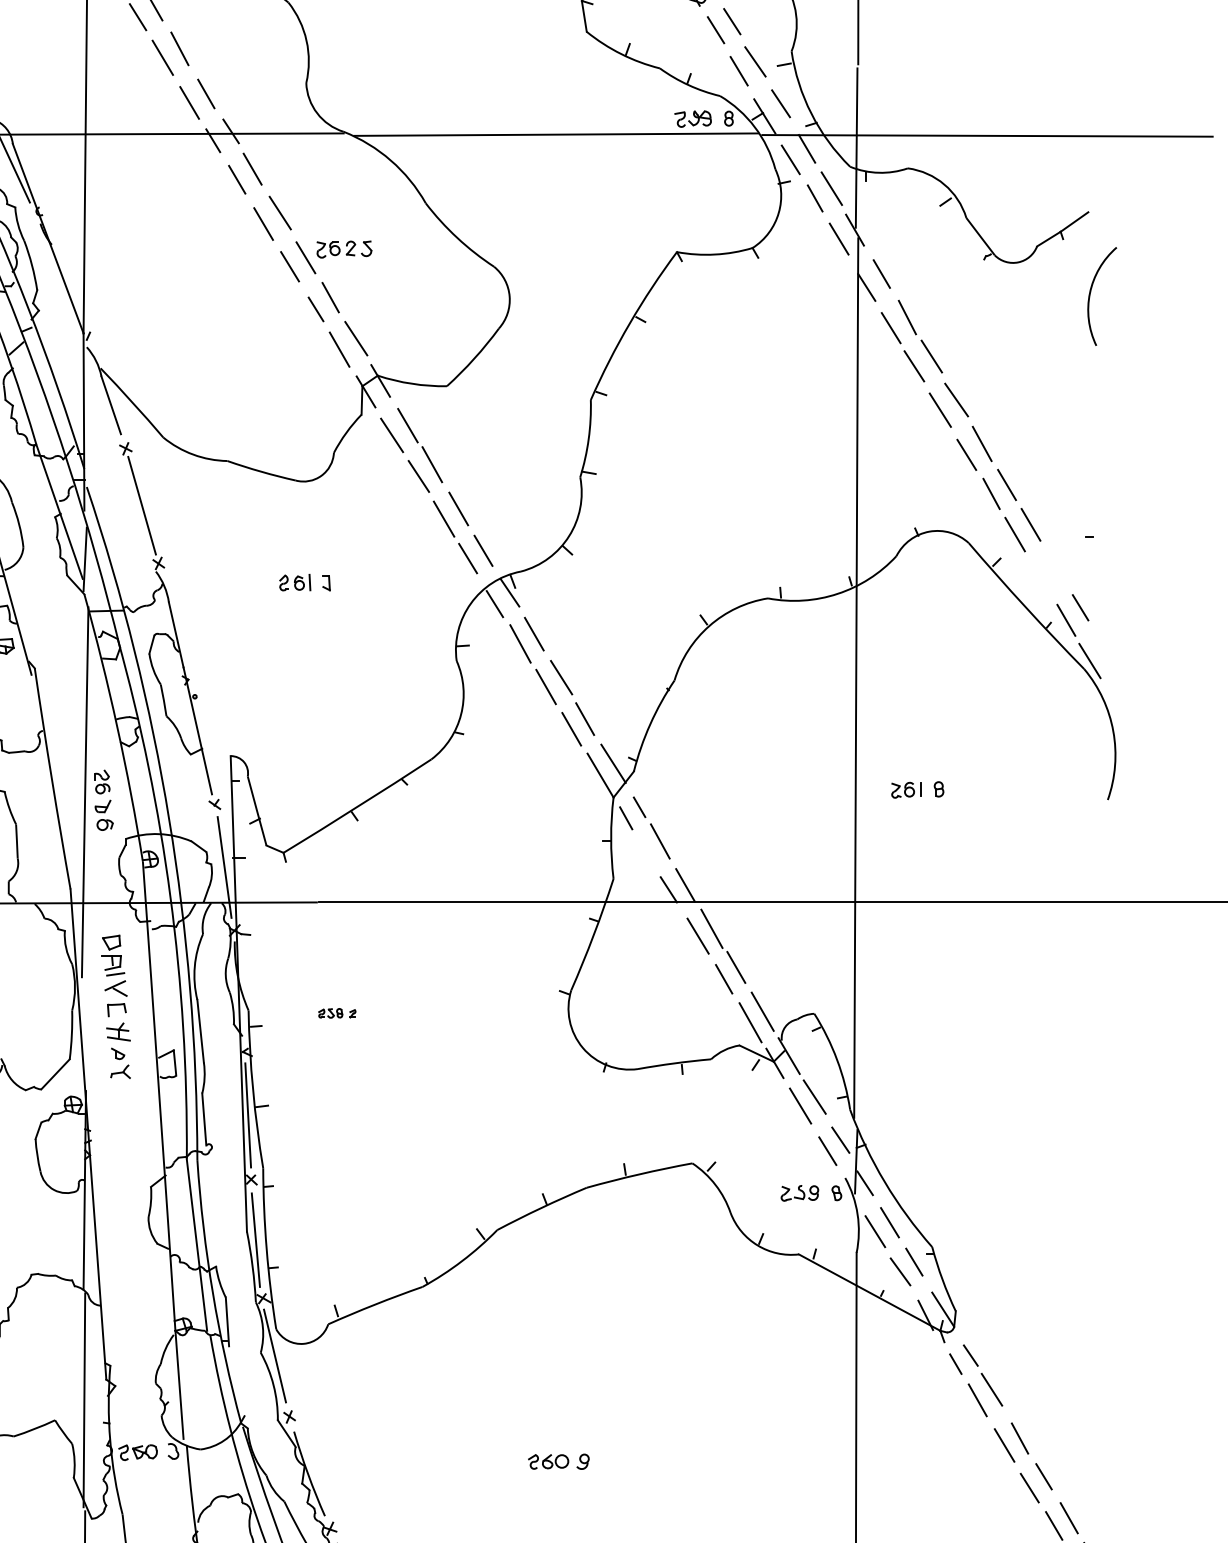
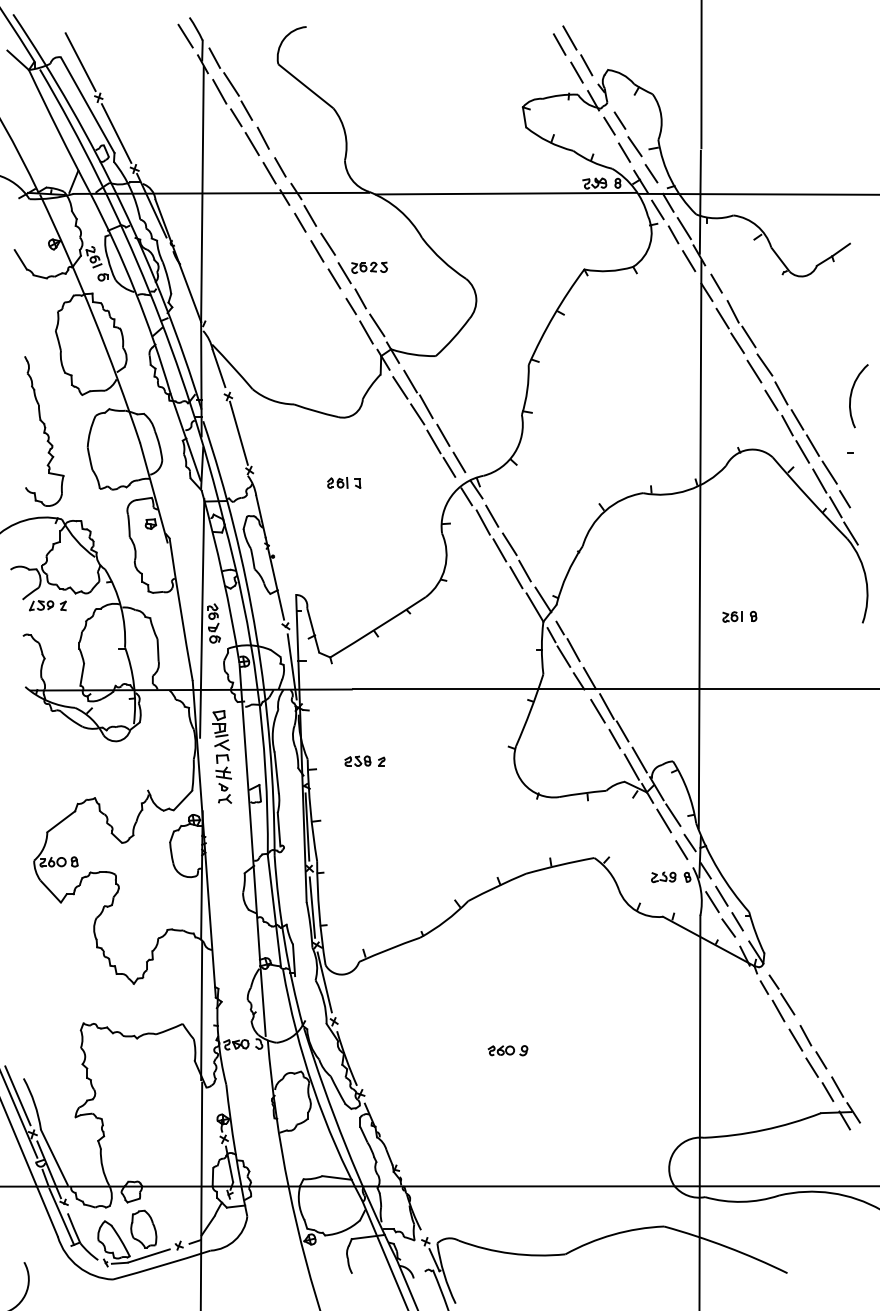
arc: (1092, 292) -> (852, 393), moved
line: (1056, 566) -> (829, 472), added
line: (1041, 578) -> (819, 480), added
line: (644, 851) -> (563, 656), added
part: (336, 1012) -> (364, 760), size x1.67

